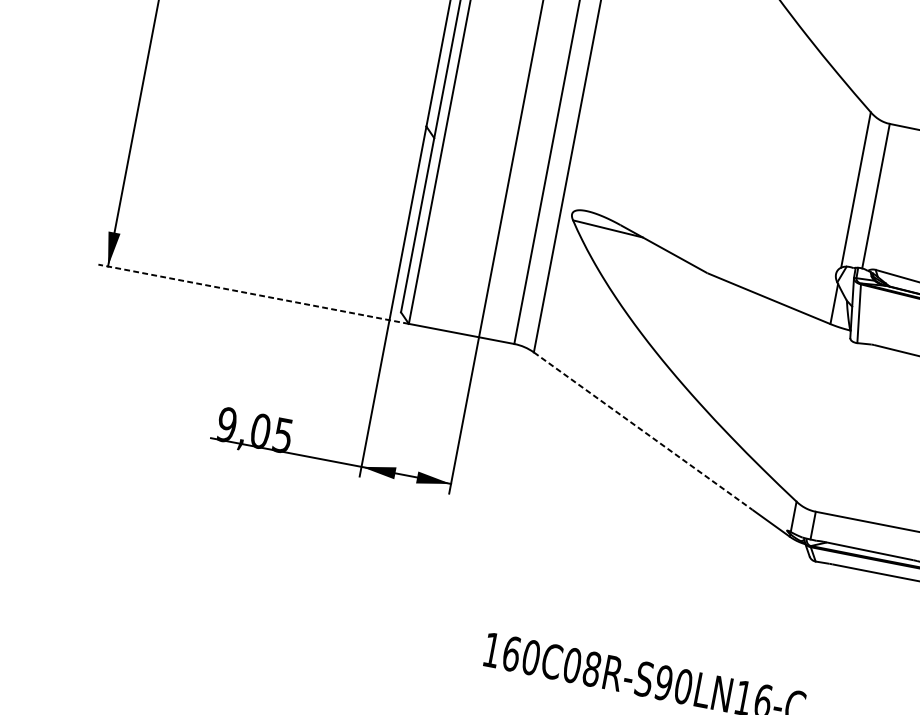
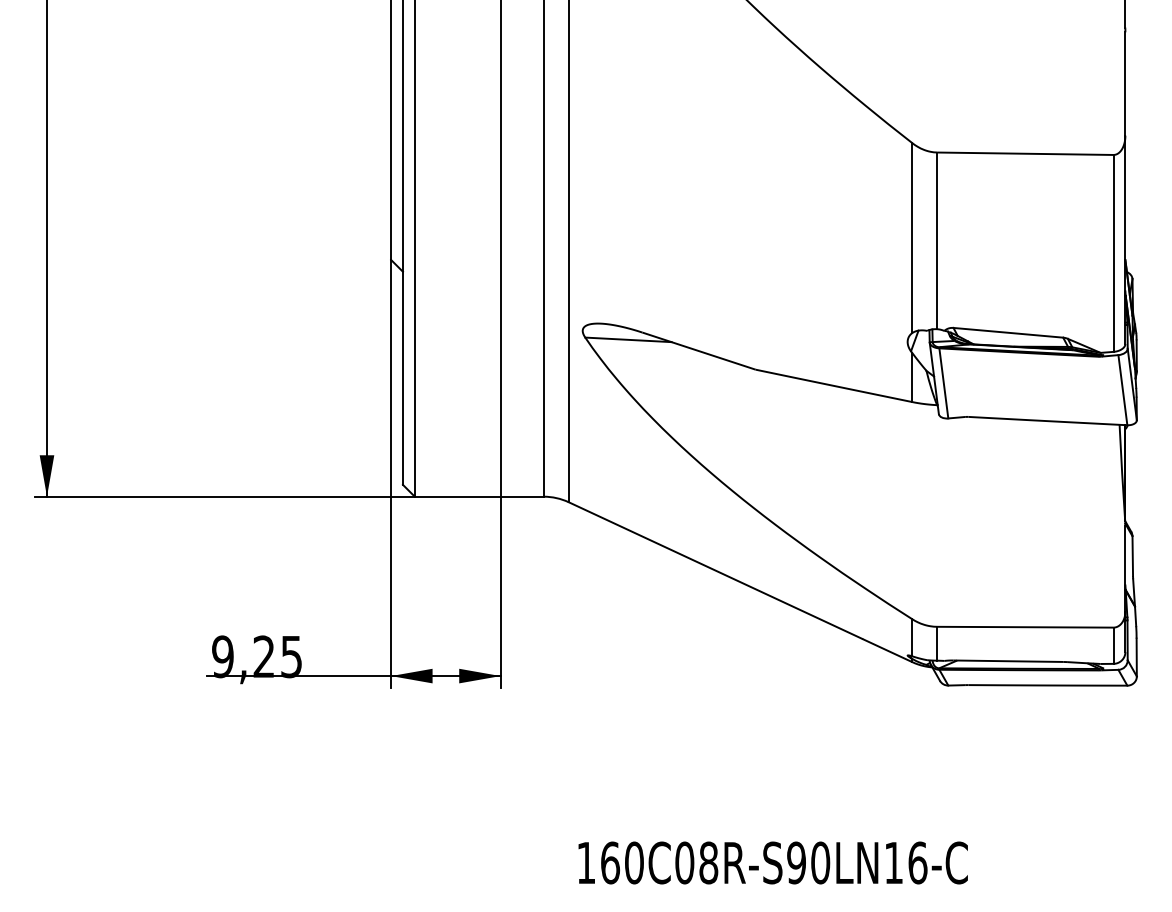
line: (253, 294) -> (224, 496), dashed -> solid
text: (261, 431) -> (264, 656), 9,05 -> 9,25
line: (643, 431) -> (715, 570), dashed -> solid

